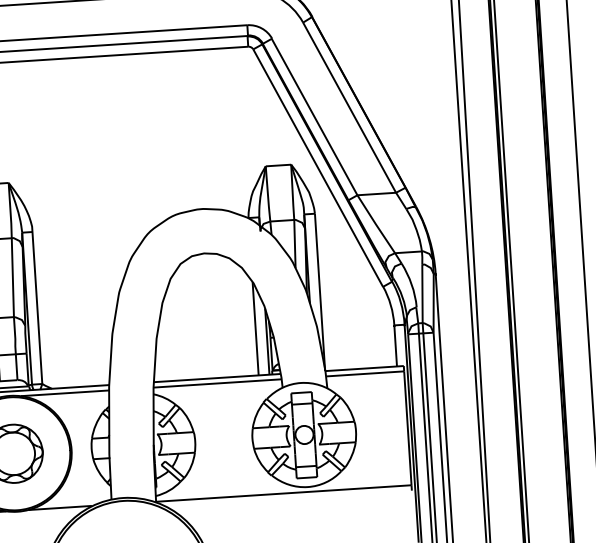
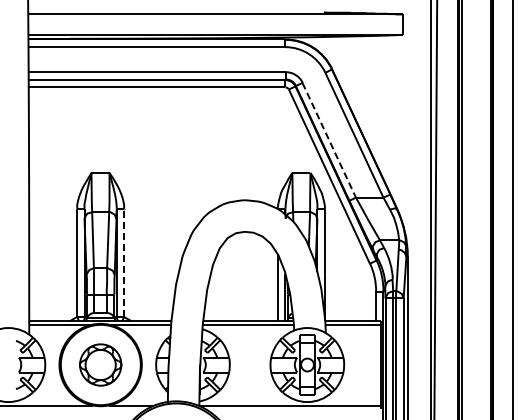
line: (314, 117) -> (329, 140), solid -> dashed
line: (37, 307) -> (124, 262), solid -> dashed

